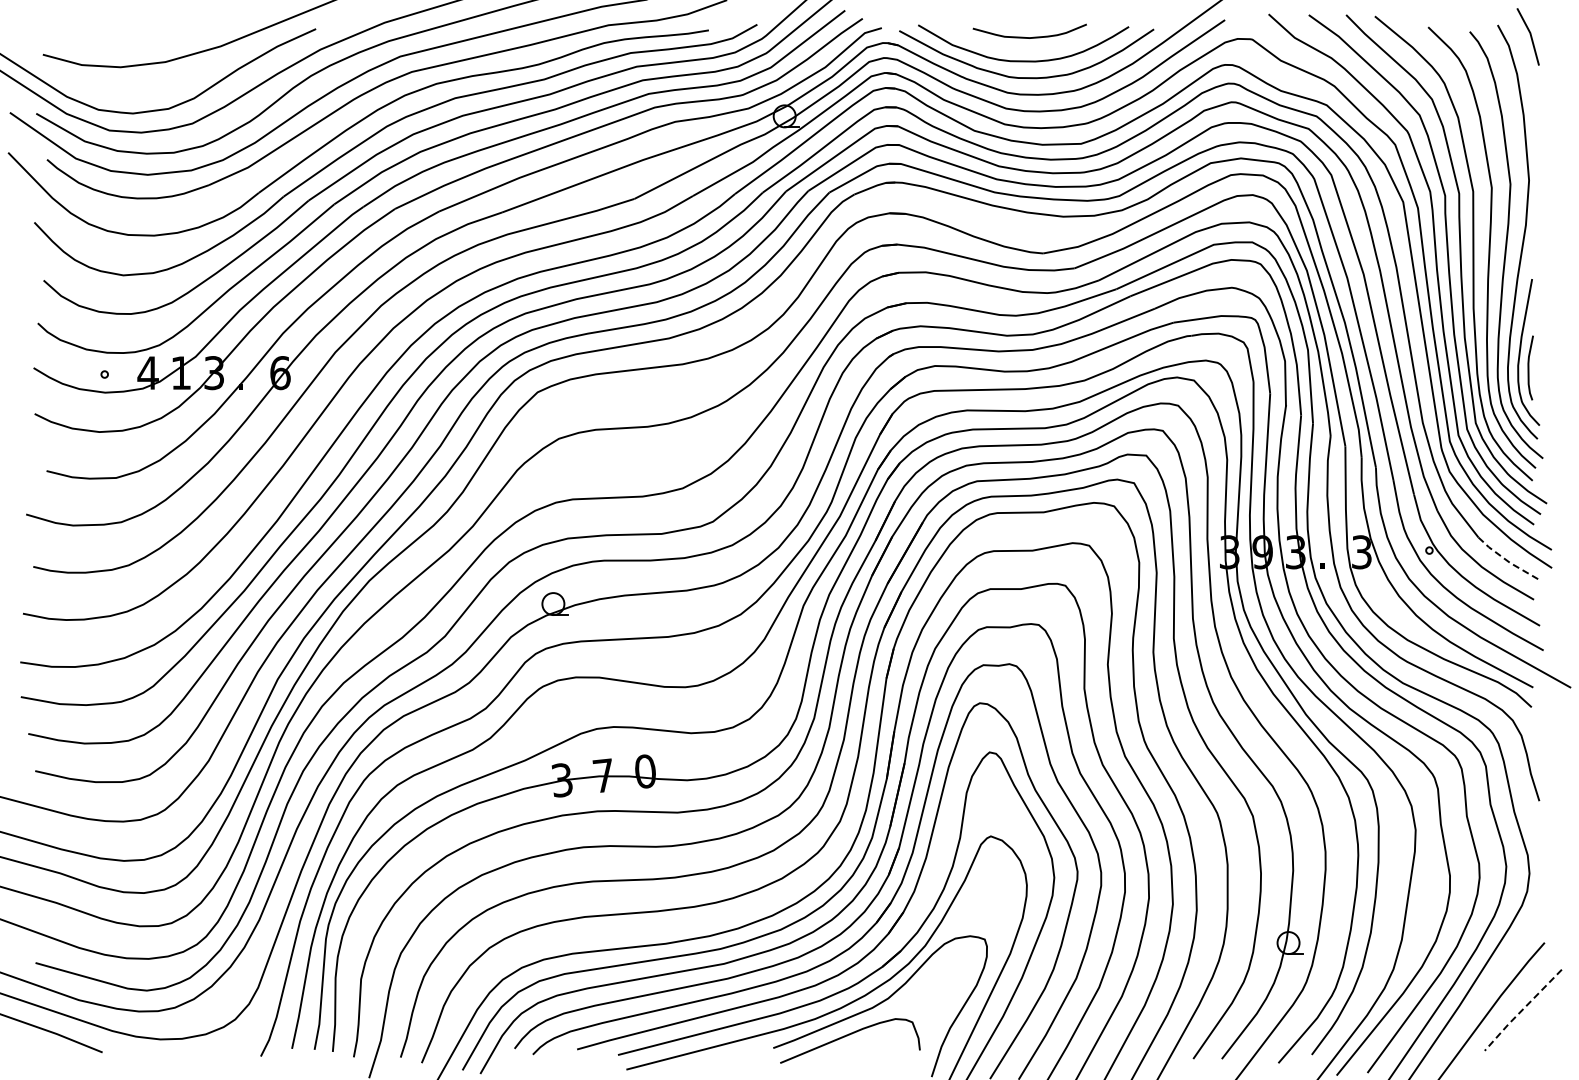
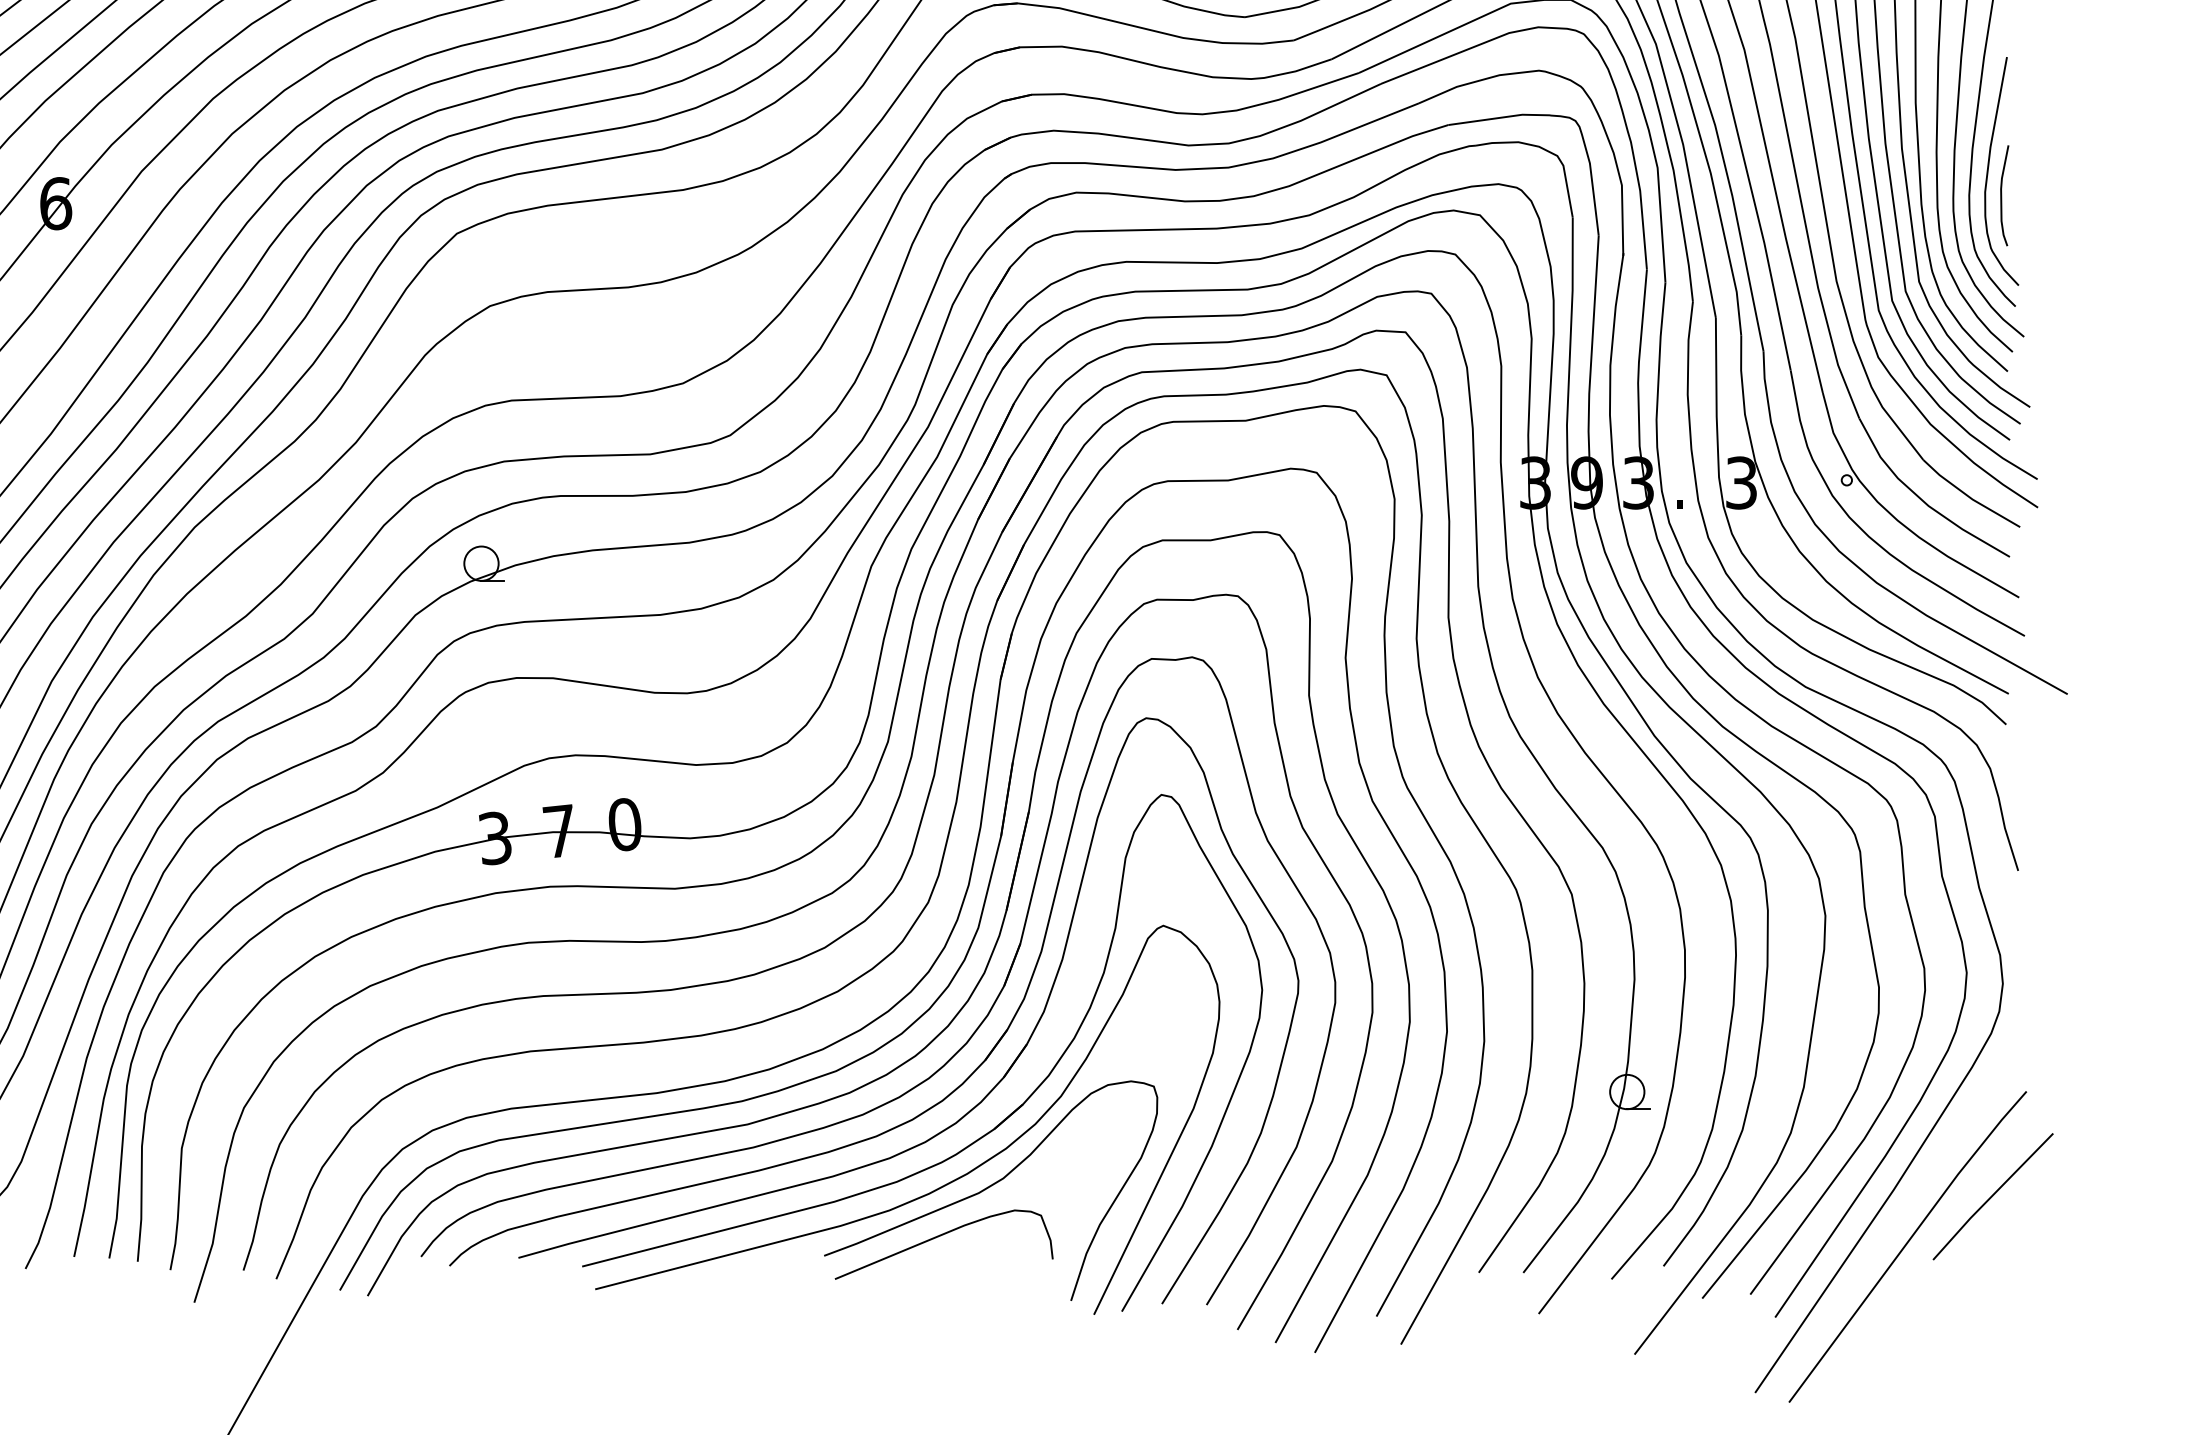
line: (1507, 561) -> (1968, 497), dashed -> solid
line: (1522, 1009) -> (1991, 1195), dashed -> solid

